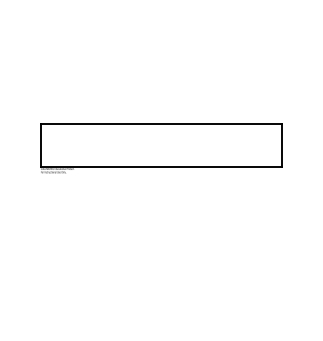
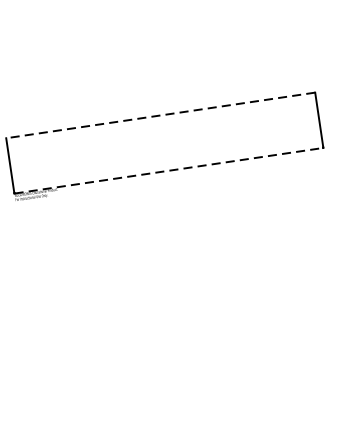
line: (161, 124) -> (160, 115), solid -> dashed
line: (161, 167) -> (168, 171), solid -> dashed

